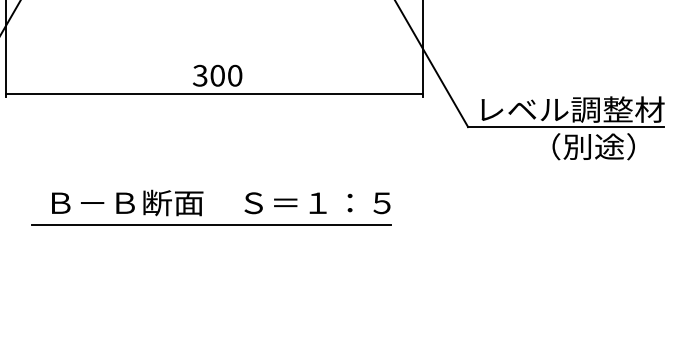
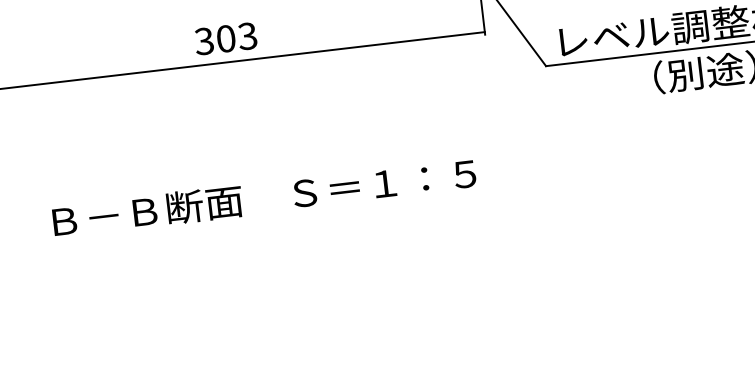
text: (234, 75) -> (247, 36), 300 -> 303
text: (221, 202) -> (264, 197), moved
line: (211, 225) -> (240, 226), removed

